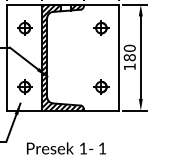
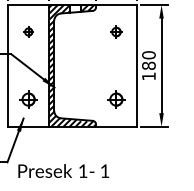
part: (24, 27) -> (28, 31), size x0.6
part: (101, 27) -> (116, 31), size x0.7
text: (66, 148) -> (63, 171), moved

